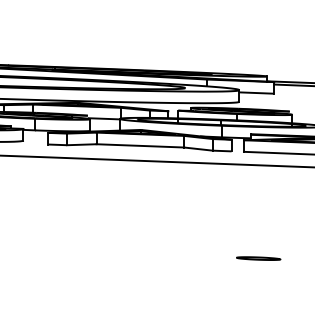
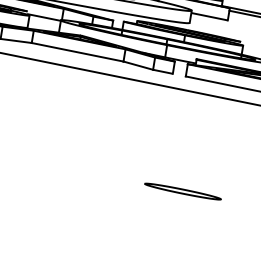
part: (258, 258) -> (182, 191), size x1.67

